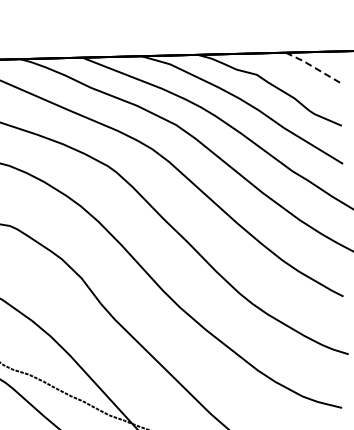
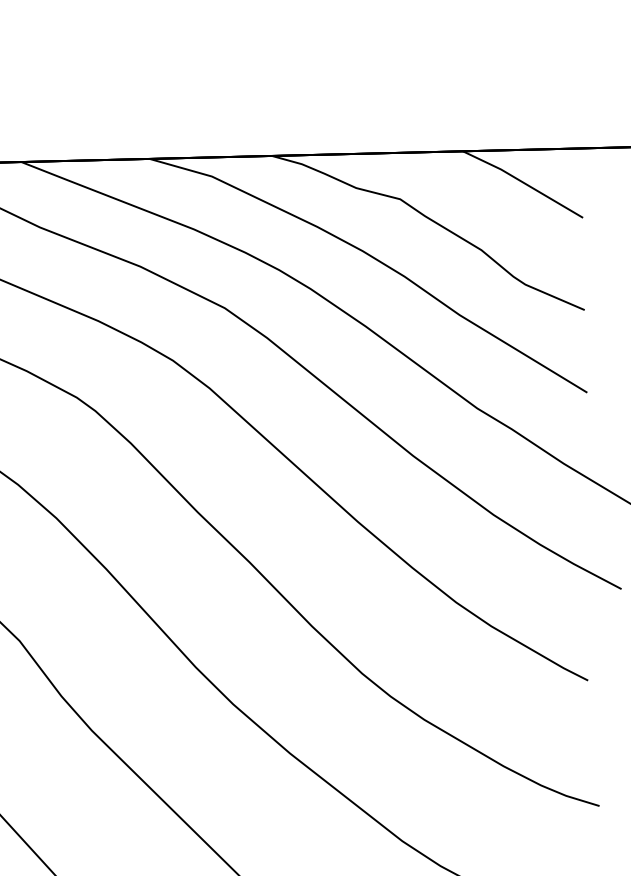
line: (313, 67) -> (523, 183), dashed -> solid

